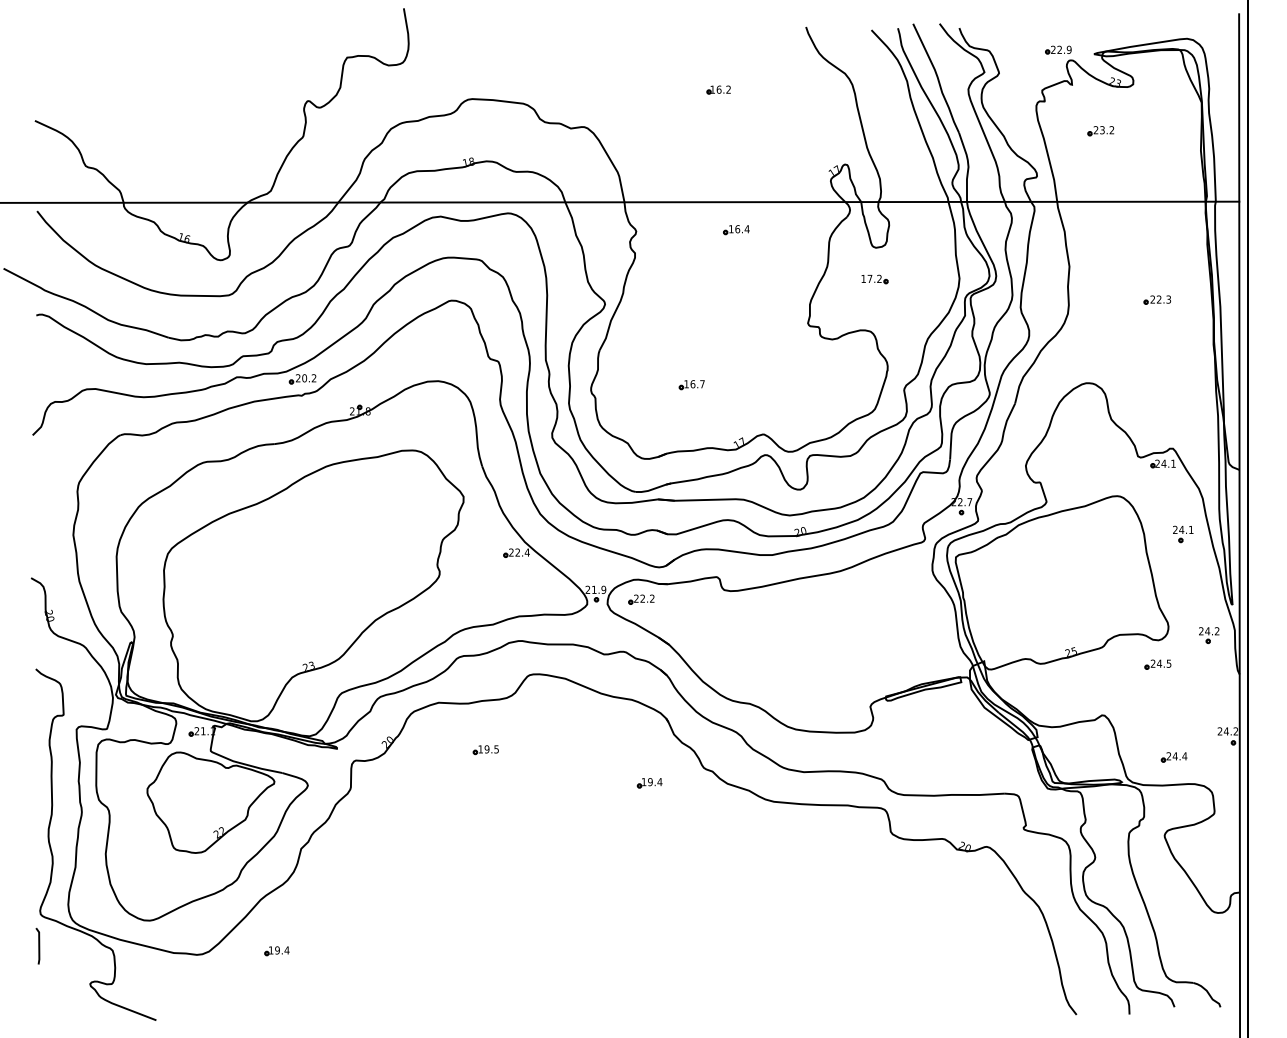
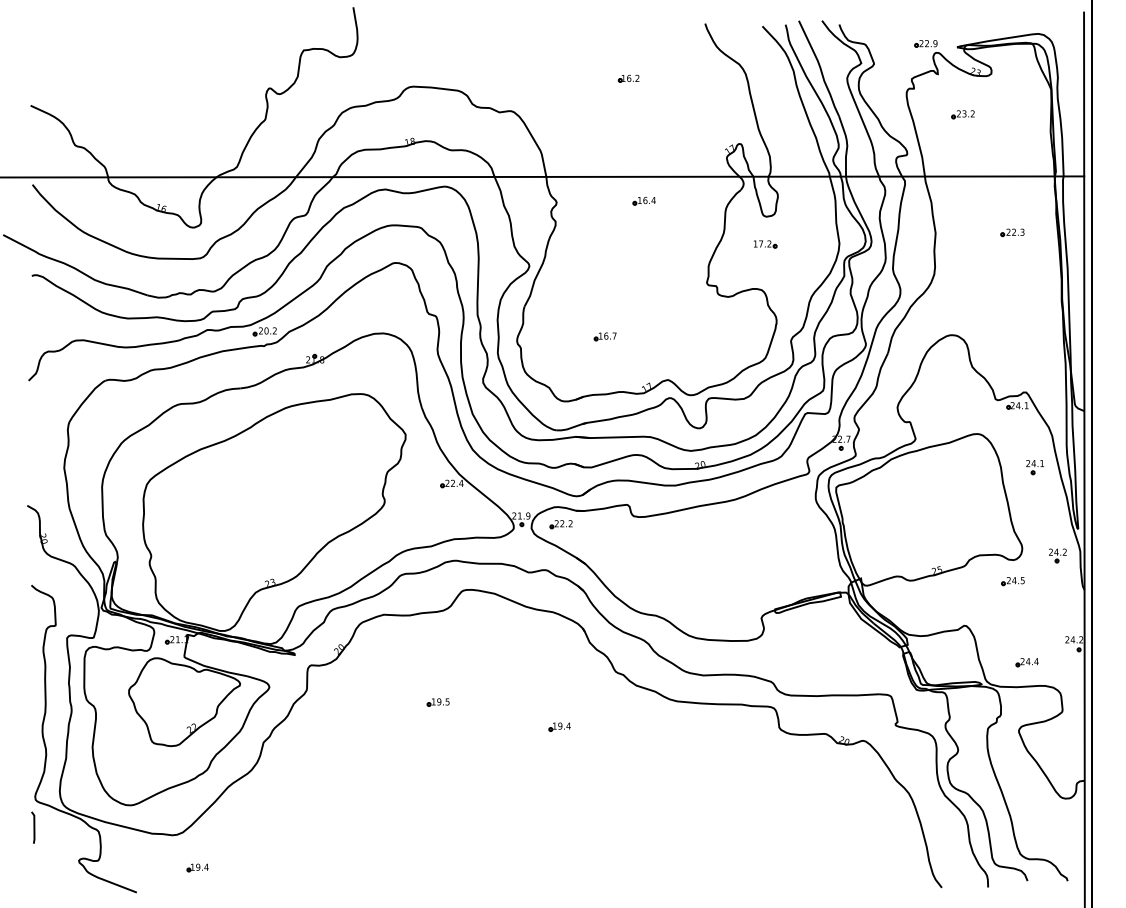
part: (1156, 299) -> (1011, 232), moved
part: (485, 750) -> (437, 702), moved
part: (649, 783) -> (559, 727), moved
part: (276, 951) -> (197, 868), moved

